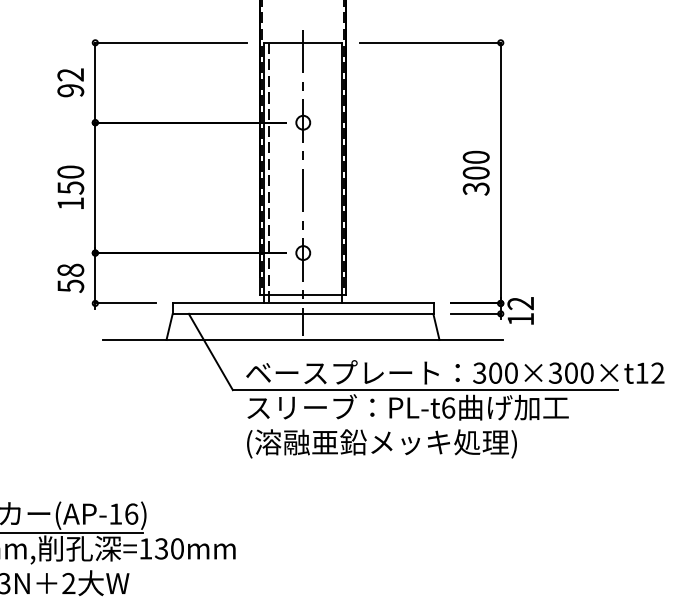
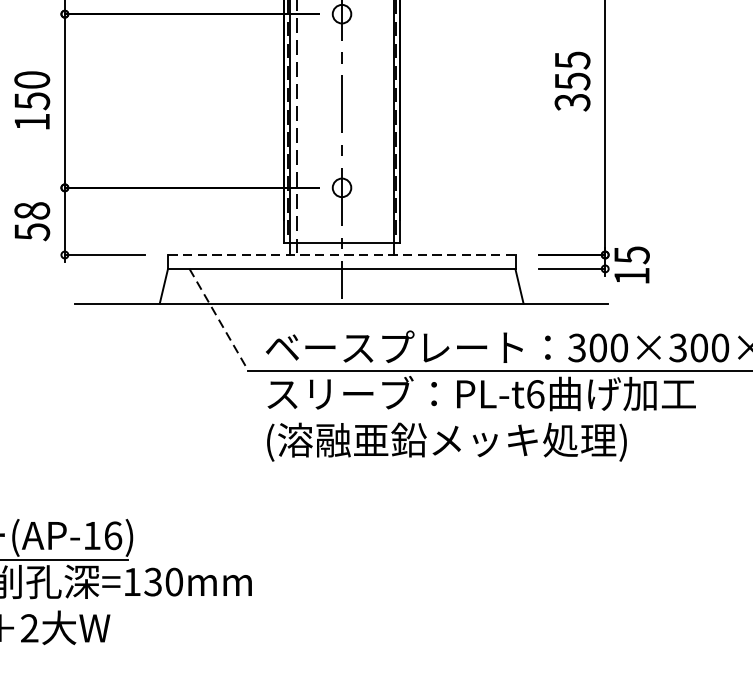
text: (475, 164) -> (571, 69), 300 -> 355
line: (303, 303) -> (342, 255), solid -> dashed
text: (520, 303) -> (631, 255), 12 -> 15
line: (211, 352) -> (219, 320), solid -> dashed

